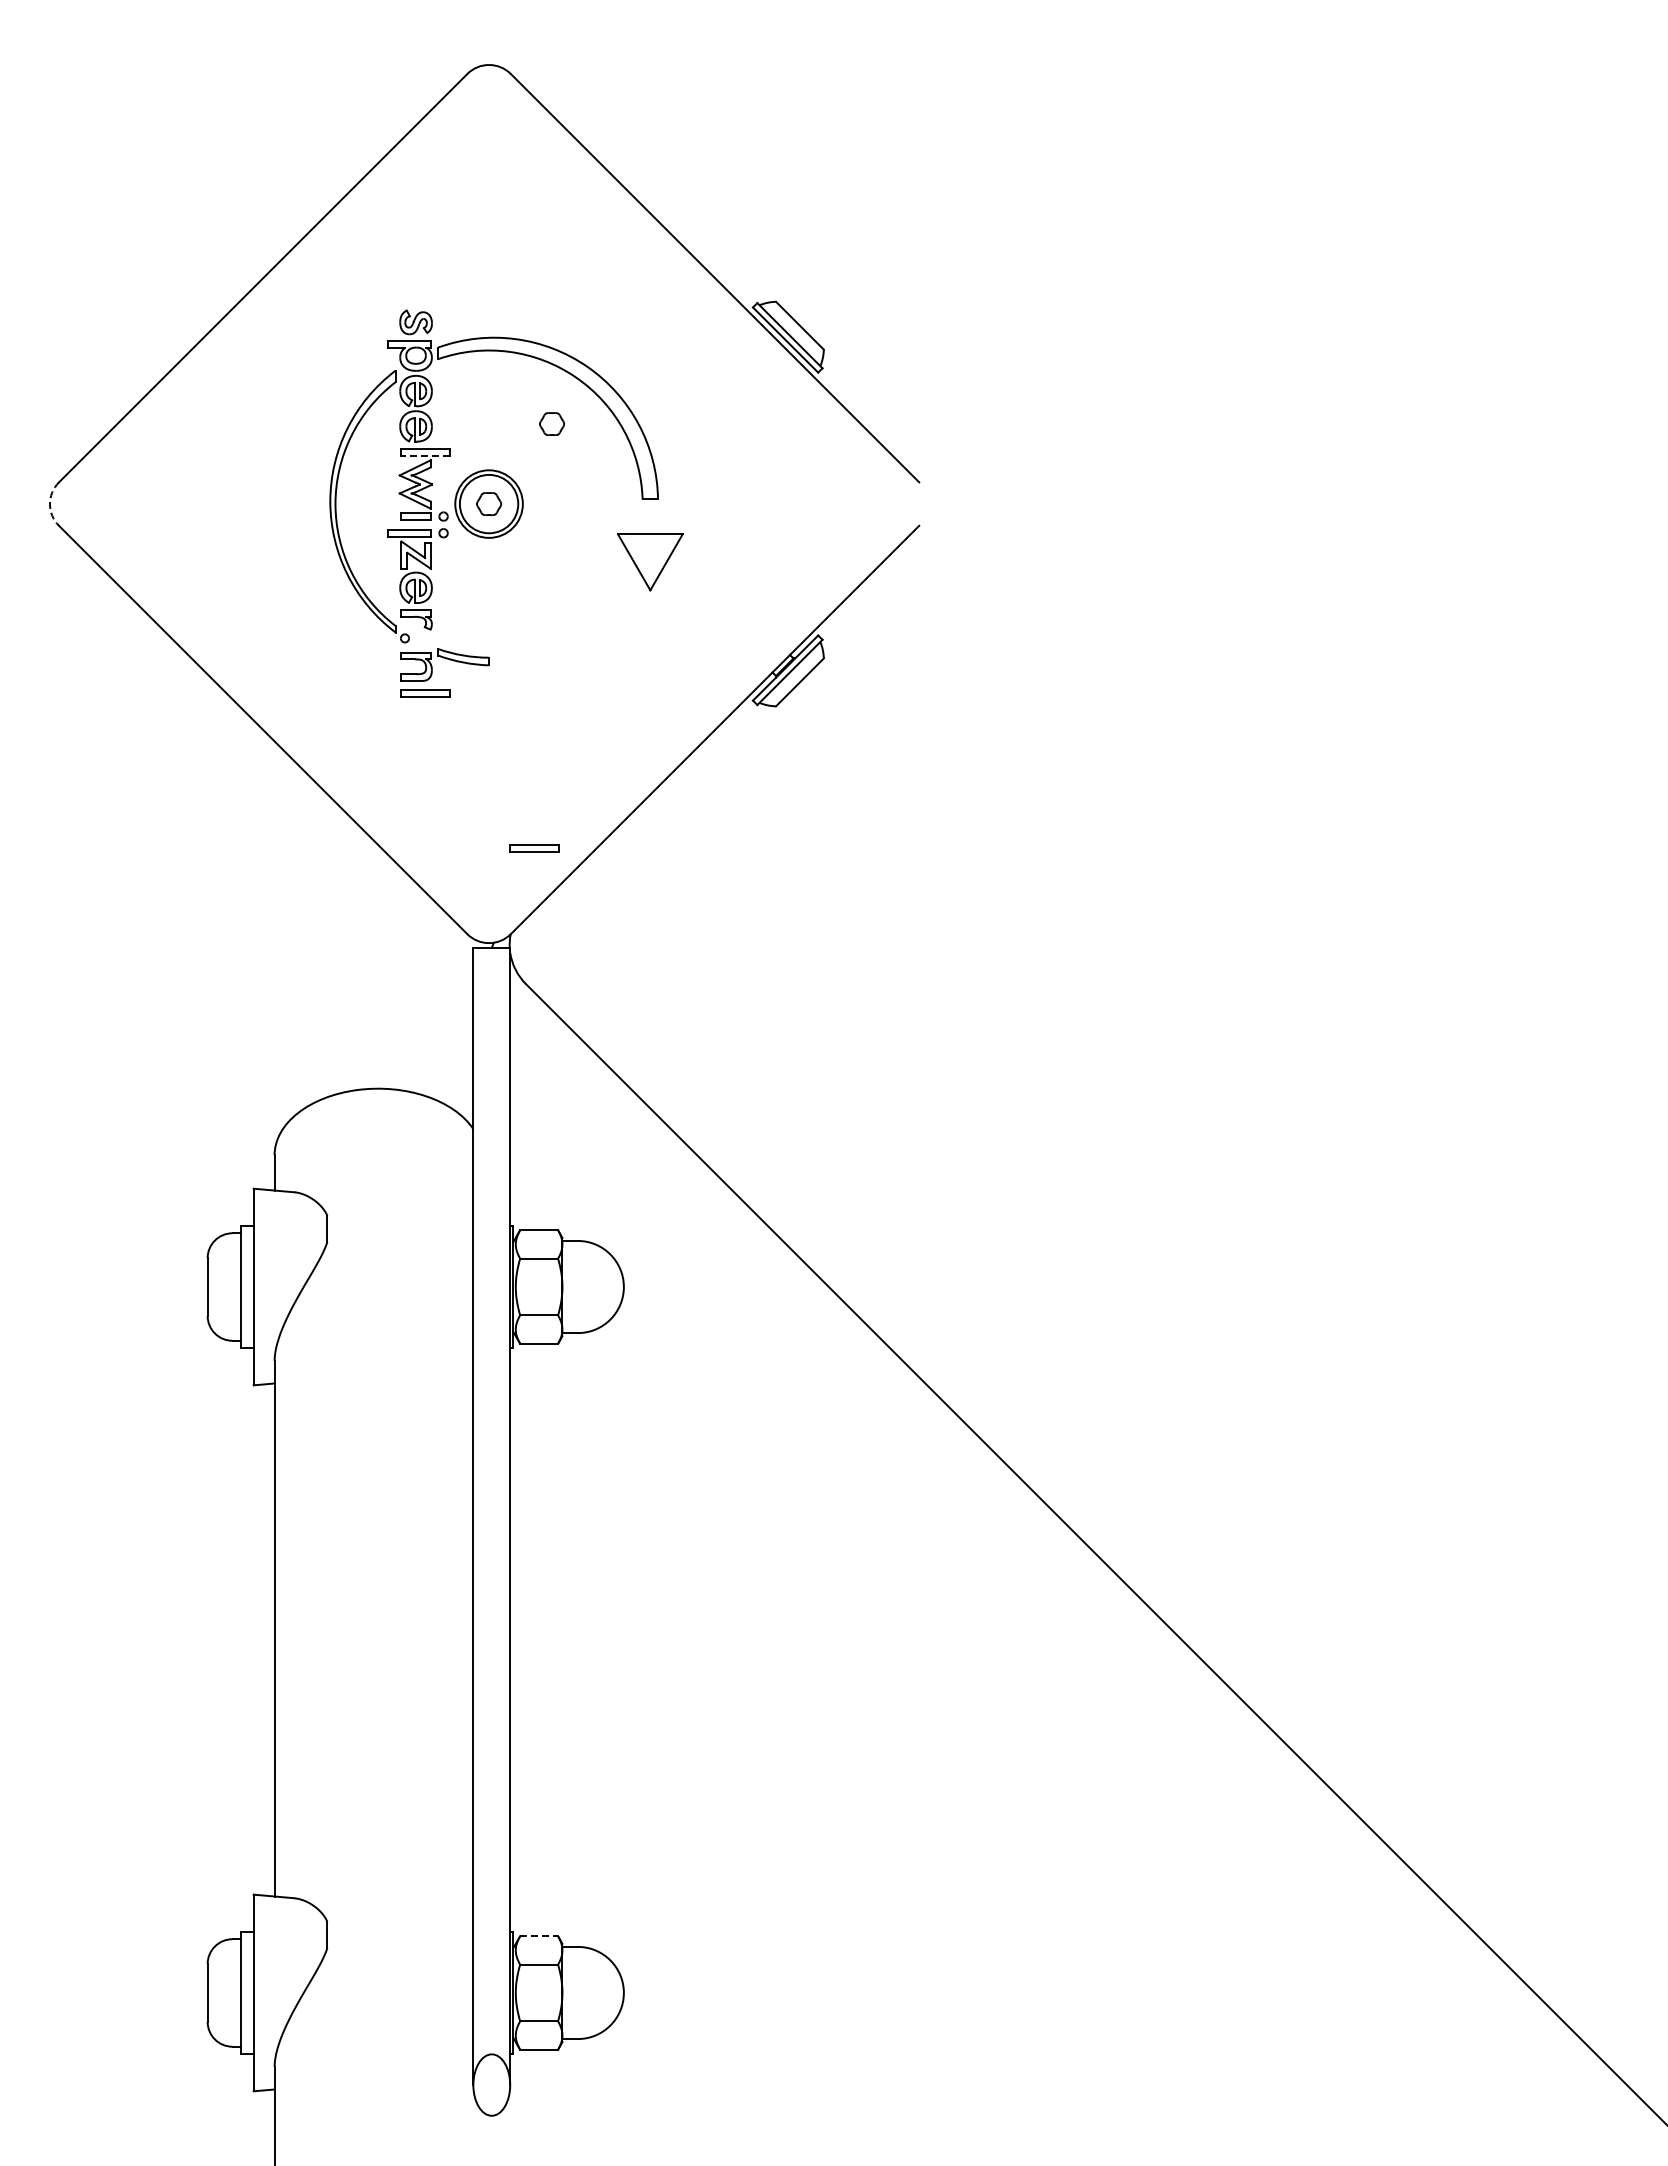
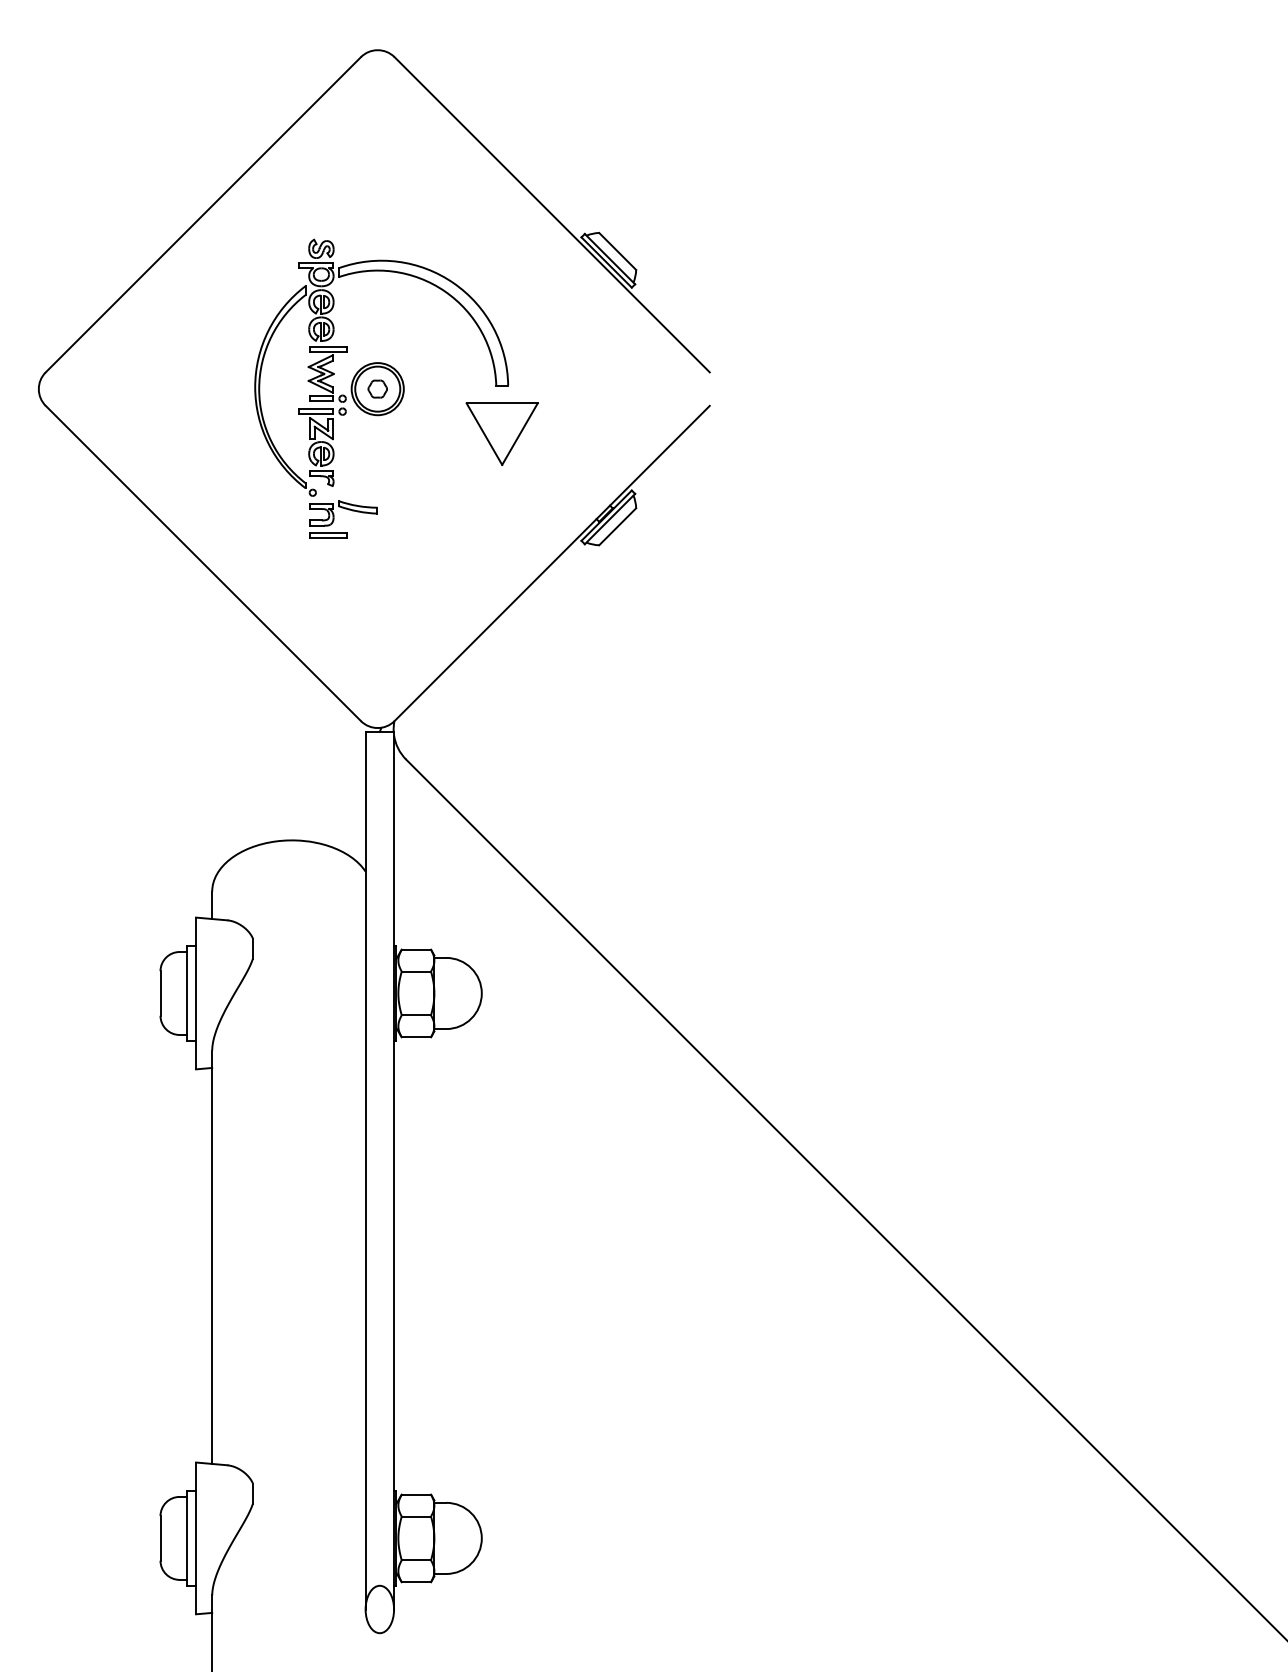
part: (552, 423) -> (426, 326), removed
line: (425, 455) -> (328, 351), dashed -> solid
arc: (49, 504) -> (38, 389), dashed -> solid
part: (650, 562) -> (502, 434), size x1.43
part: (534, 848) -> (412, 654), removed
line: (539, 1936) -> (416, 1494), dashed -> solid

